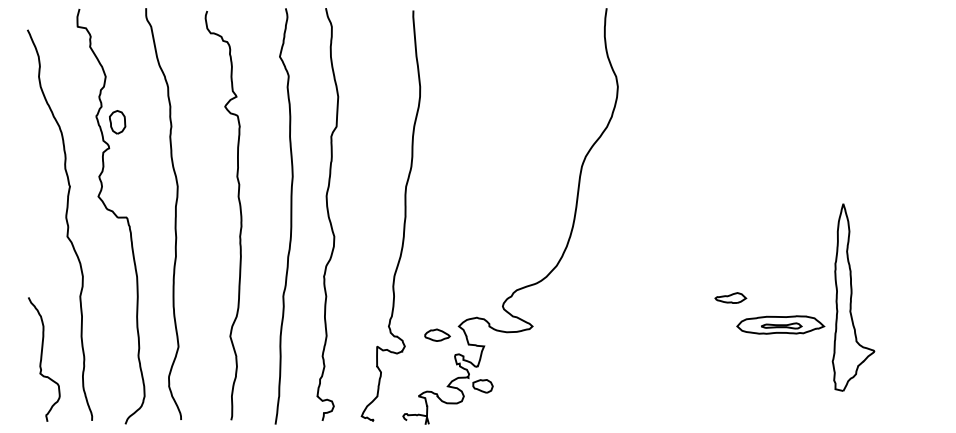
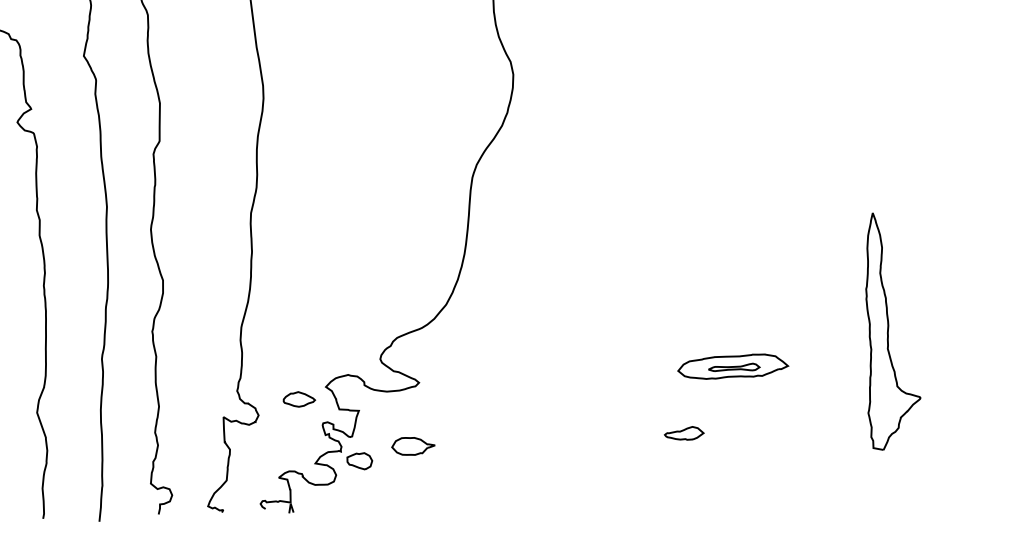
part: (730, 297) -> (683, 432), moved
part: (853, 297) -> (891, 330), moved
part: (525, 376) -> (413, 446), added

